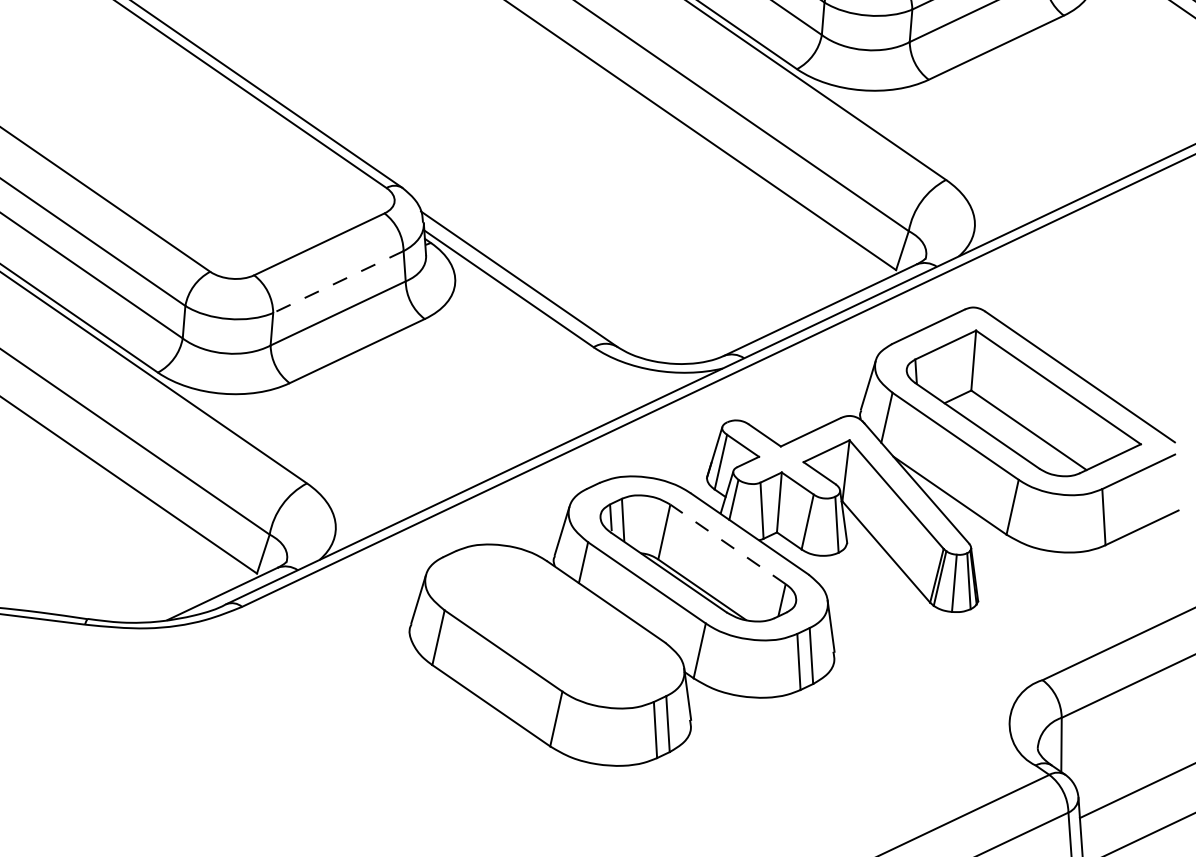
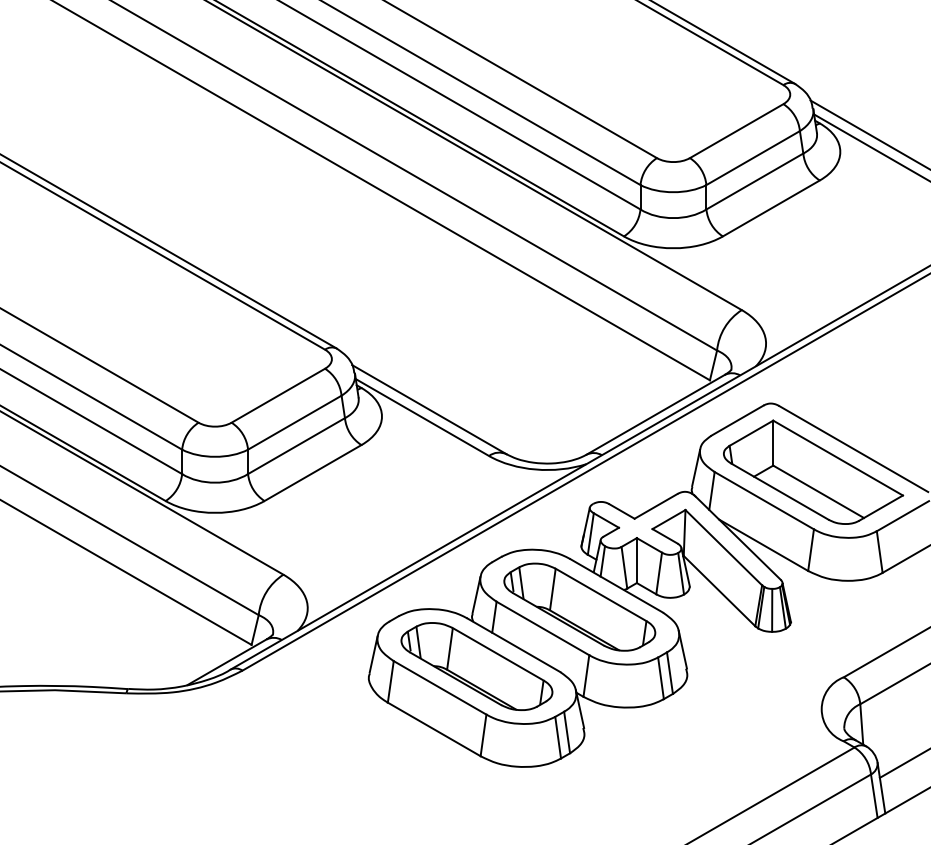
line: (338, 281) -> (294, 422), dashed -> solid
line: (727, 543) -> (600, 594), dashed -> solid
part: (554, 626) -> (476, 666), added

